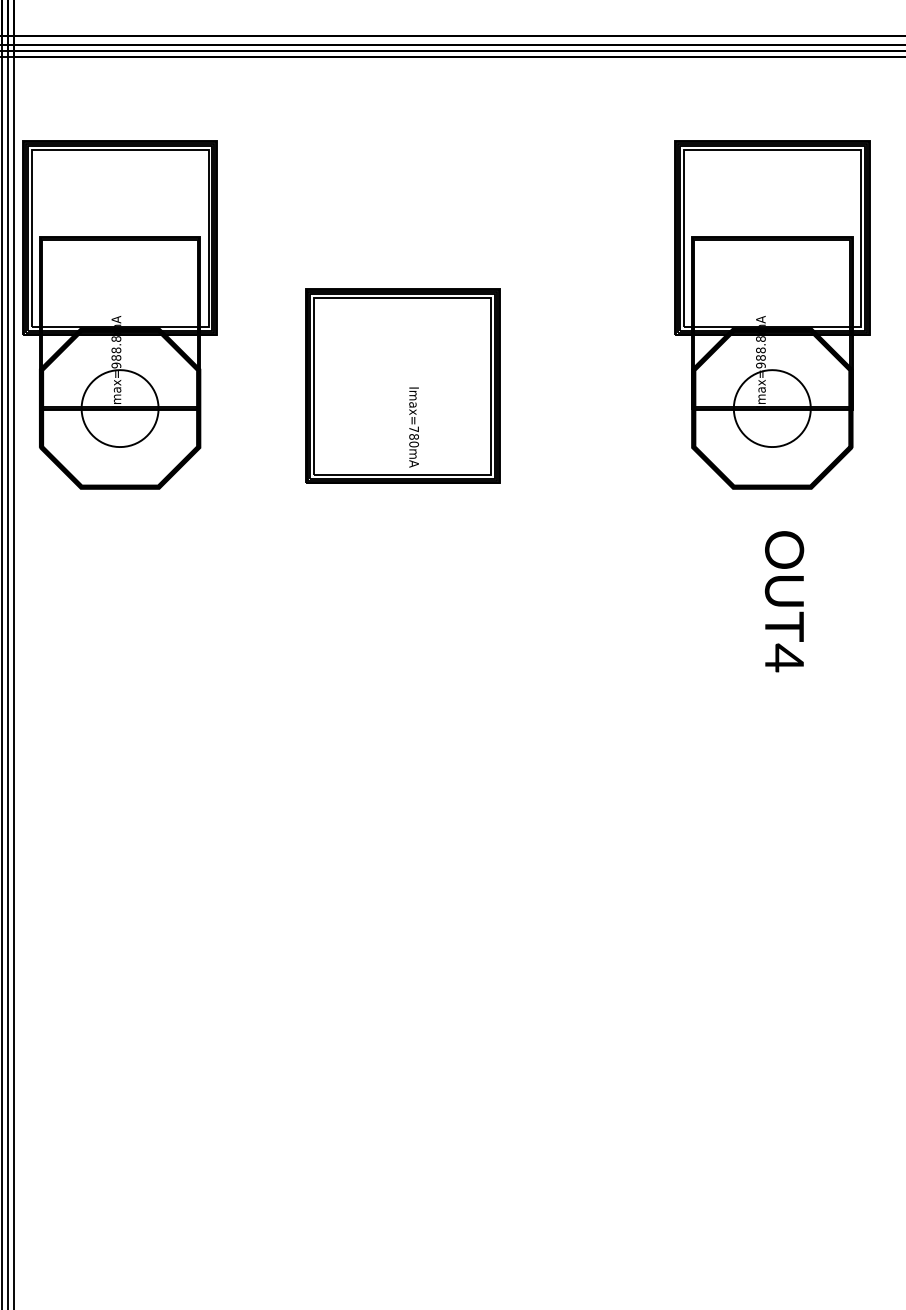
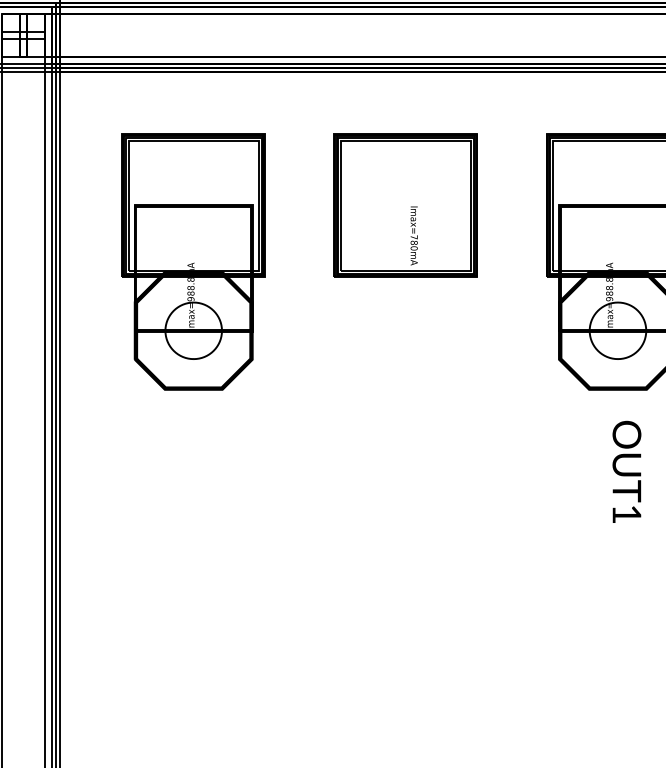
part: (119, 314) -> (193, 261), moved
part: (402, 385) -> (405, 205), moved
text: (784, 657) -> (626, 513), OUT4 -> OUT1

